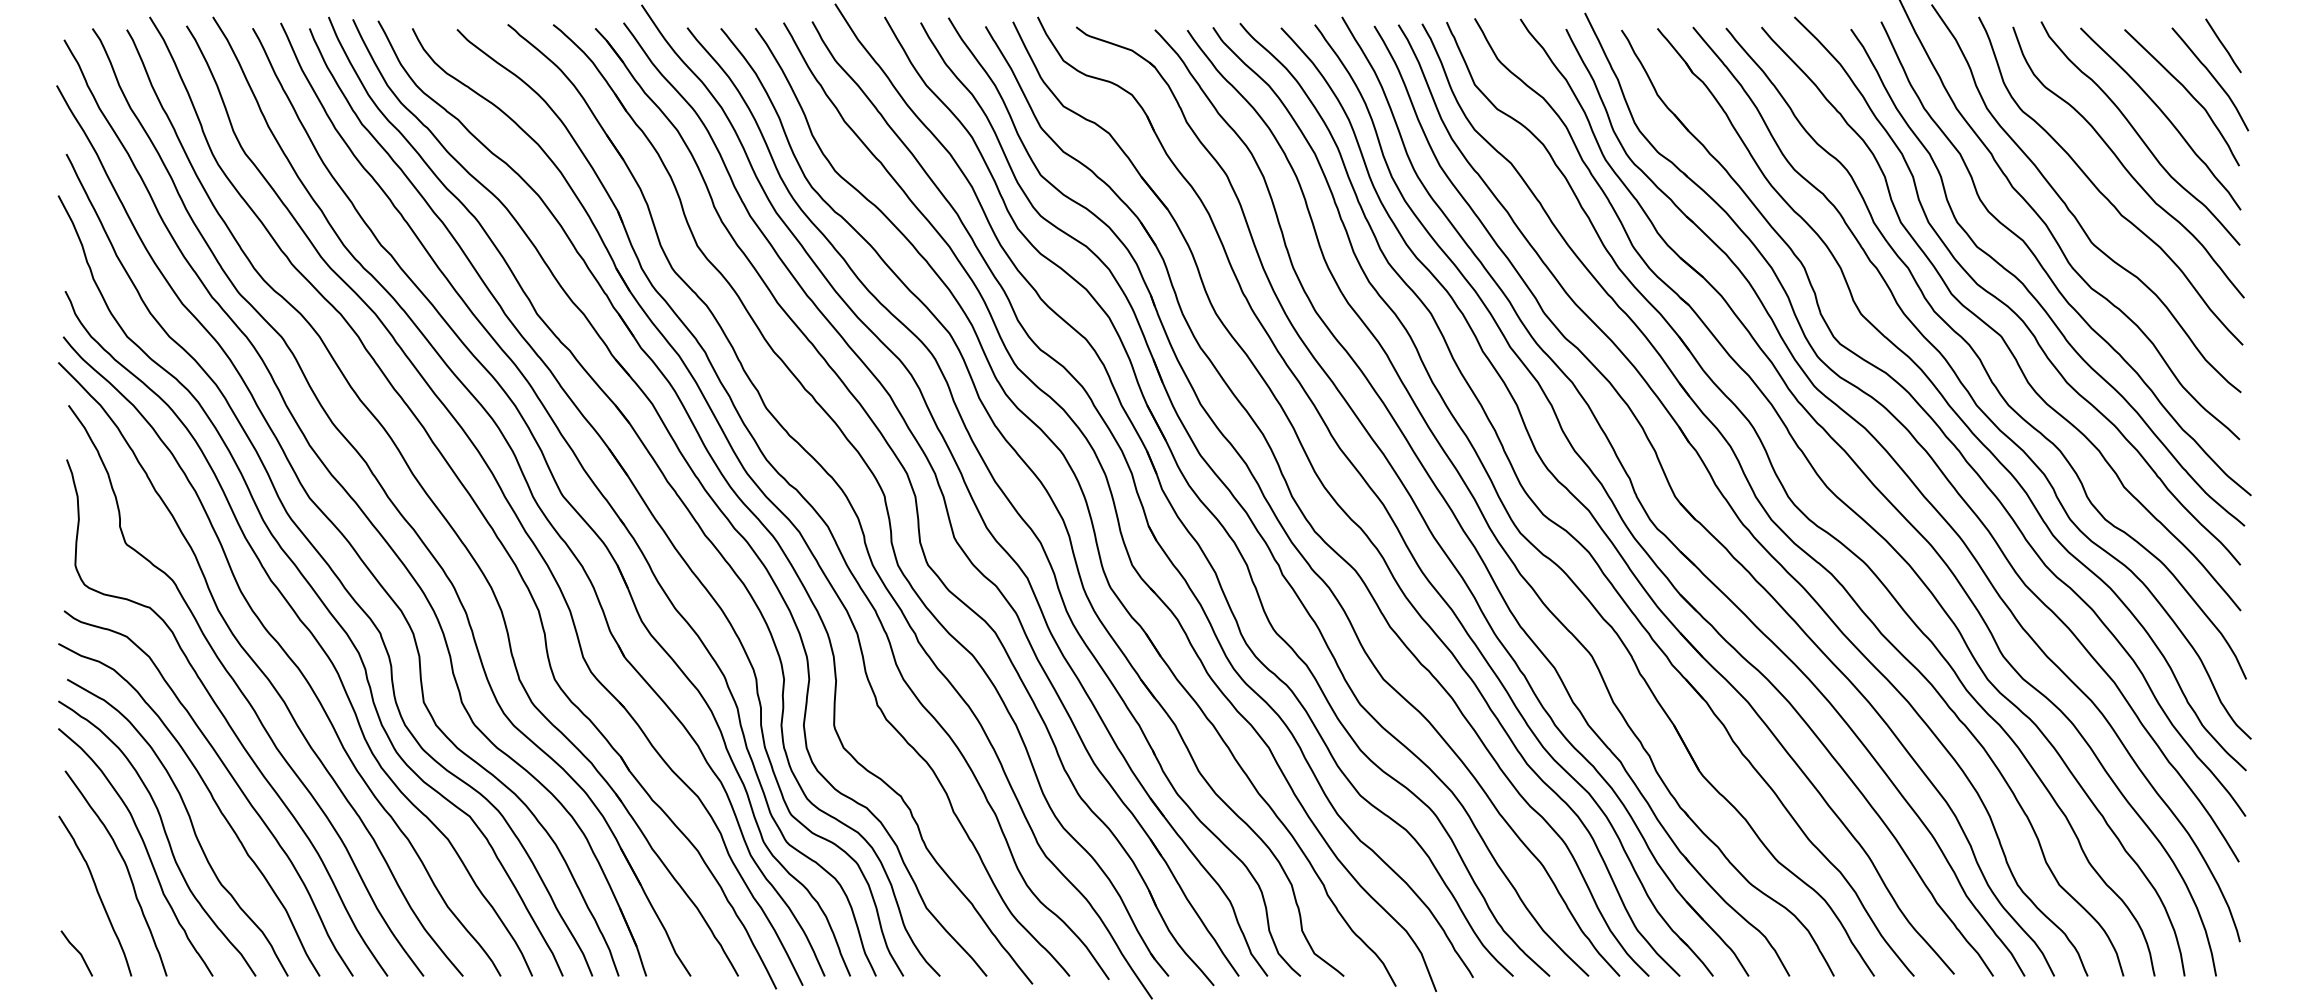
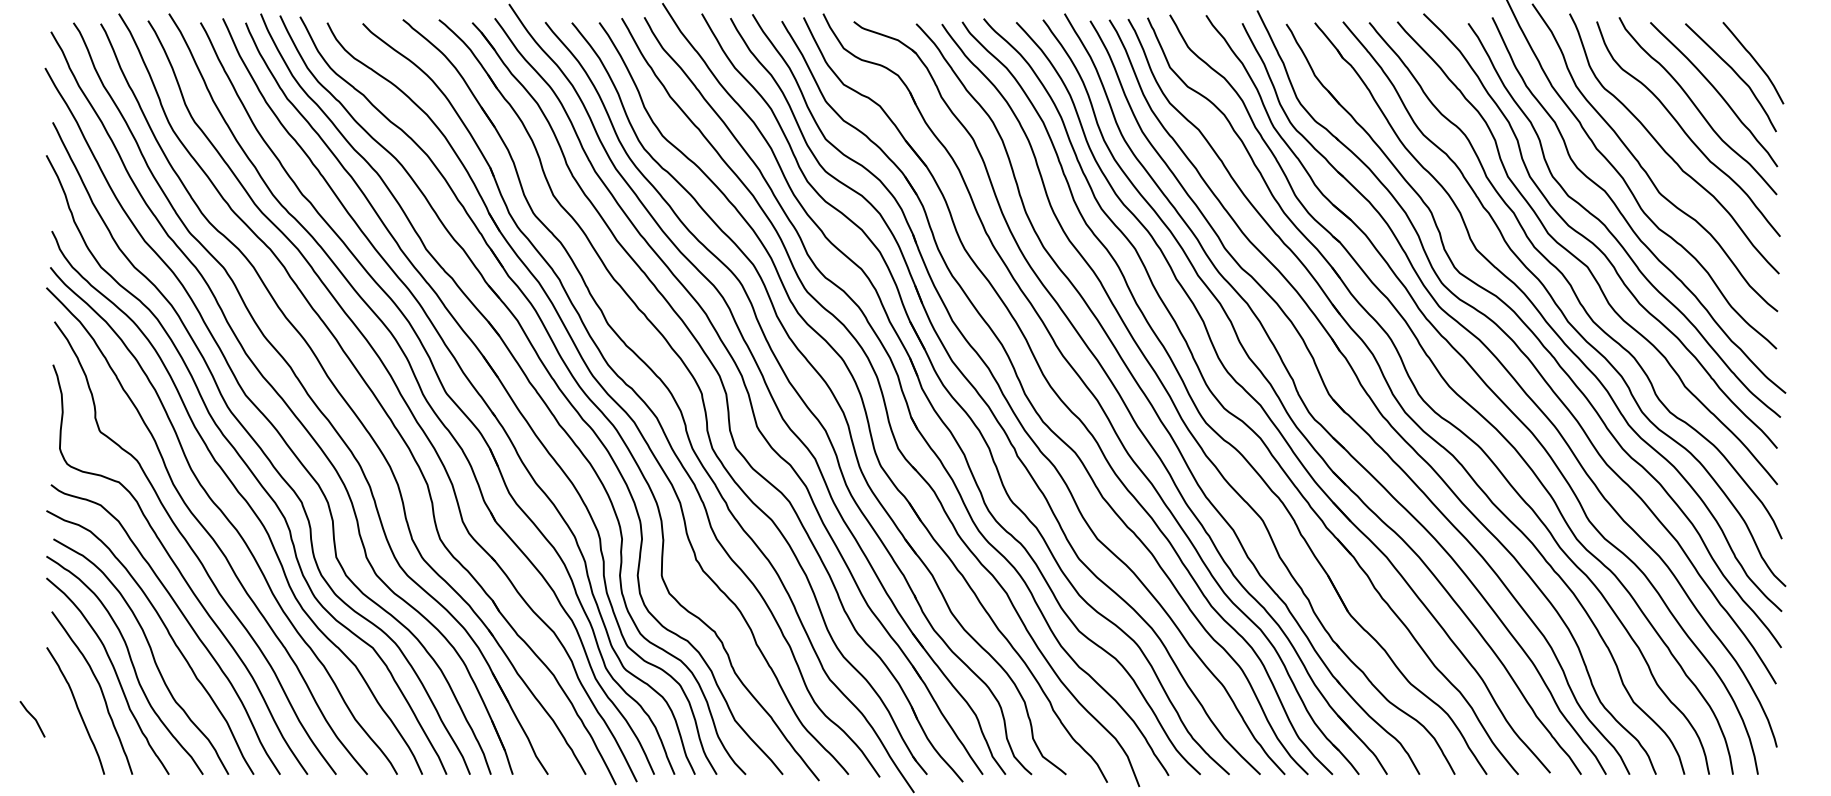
line: (2223, 45) -> (1763, 36), removed
line: (77, 952) -> (33, 718), moved

